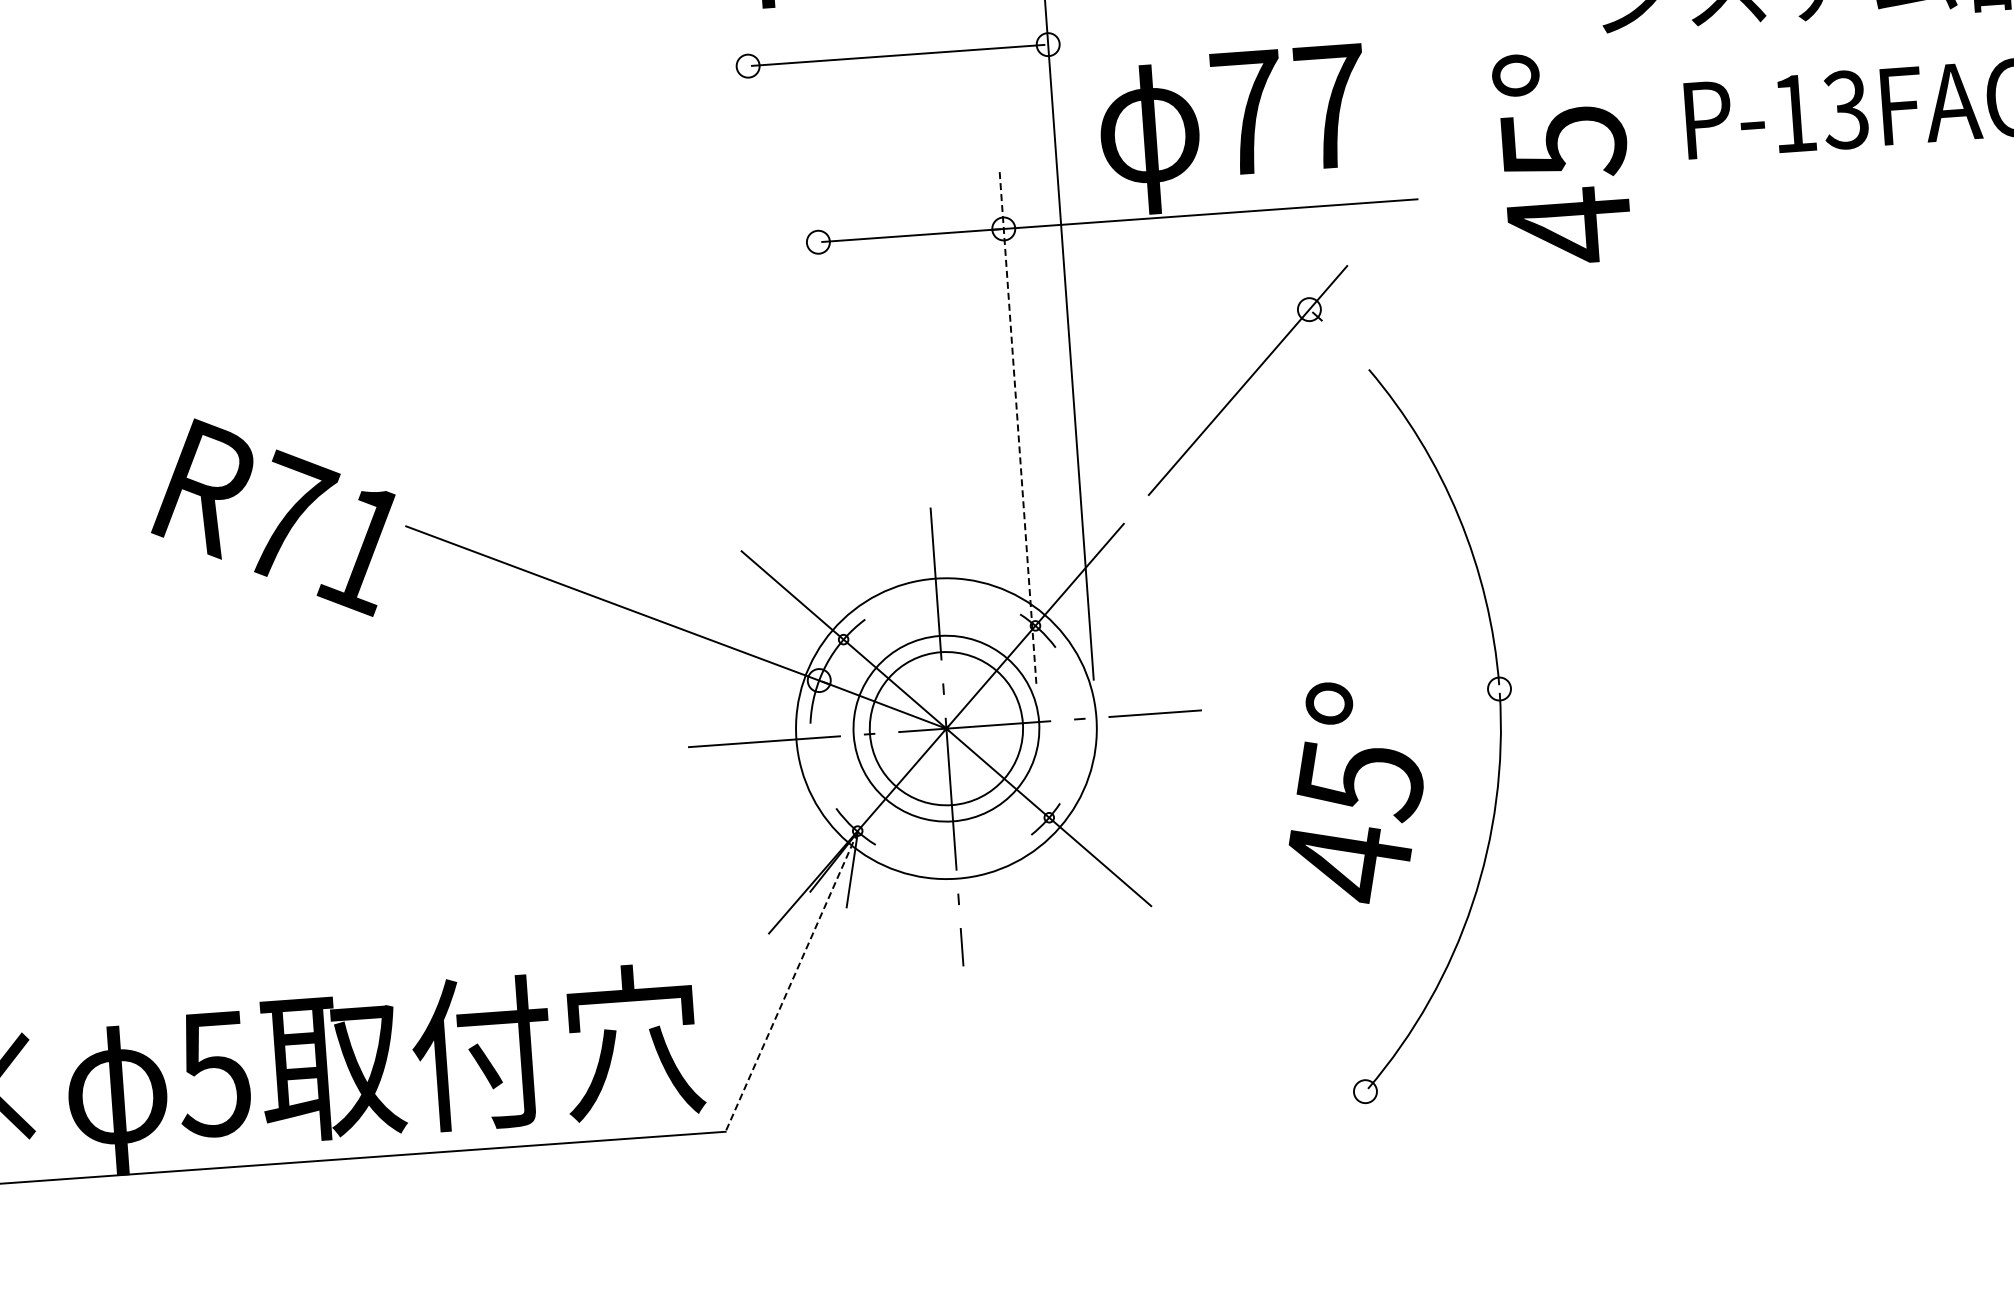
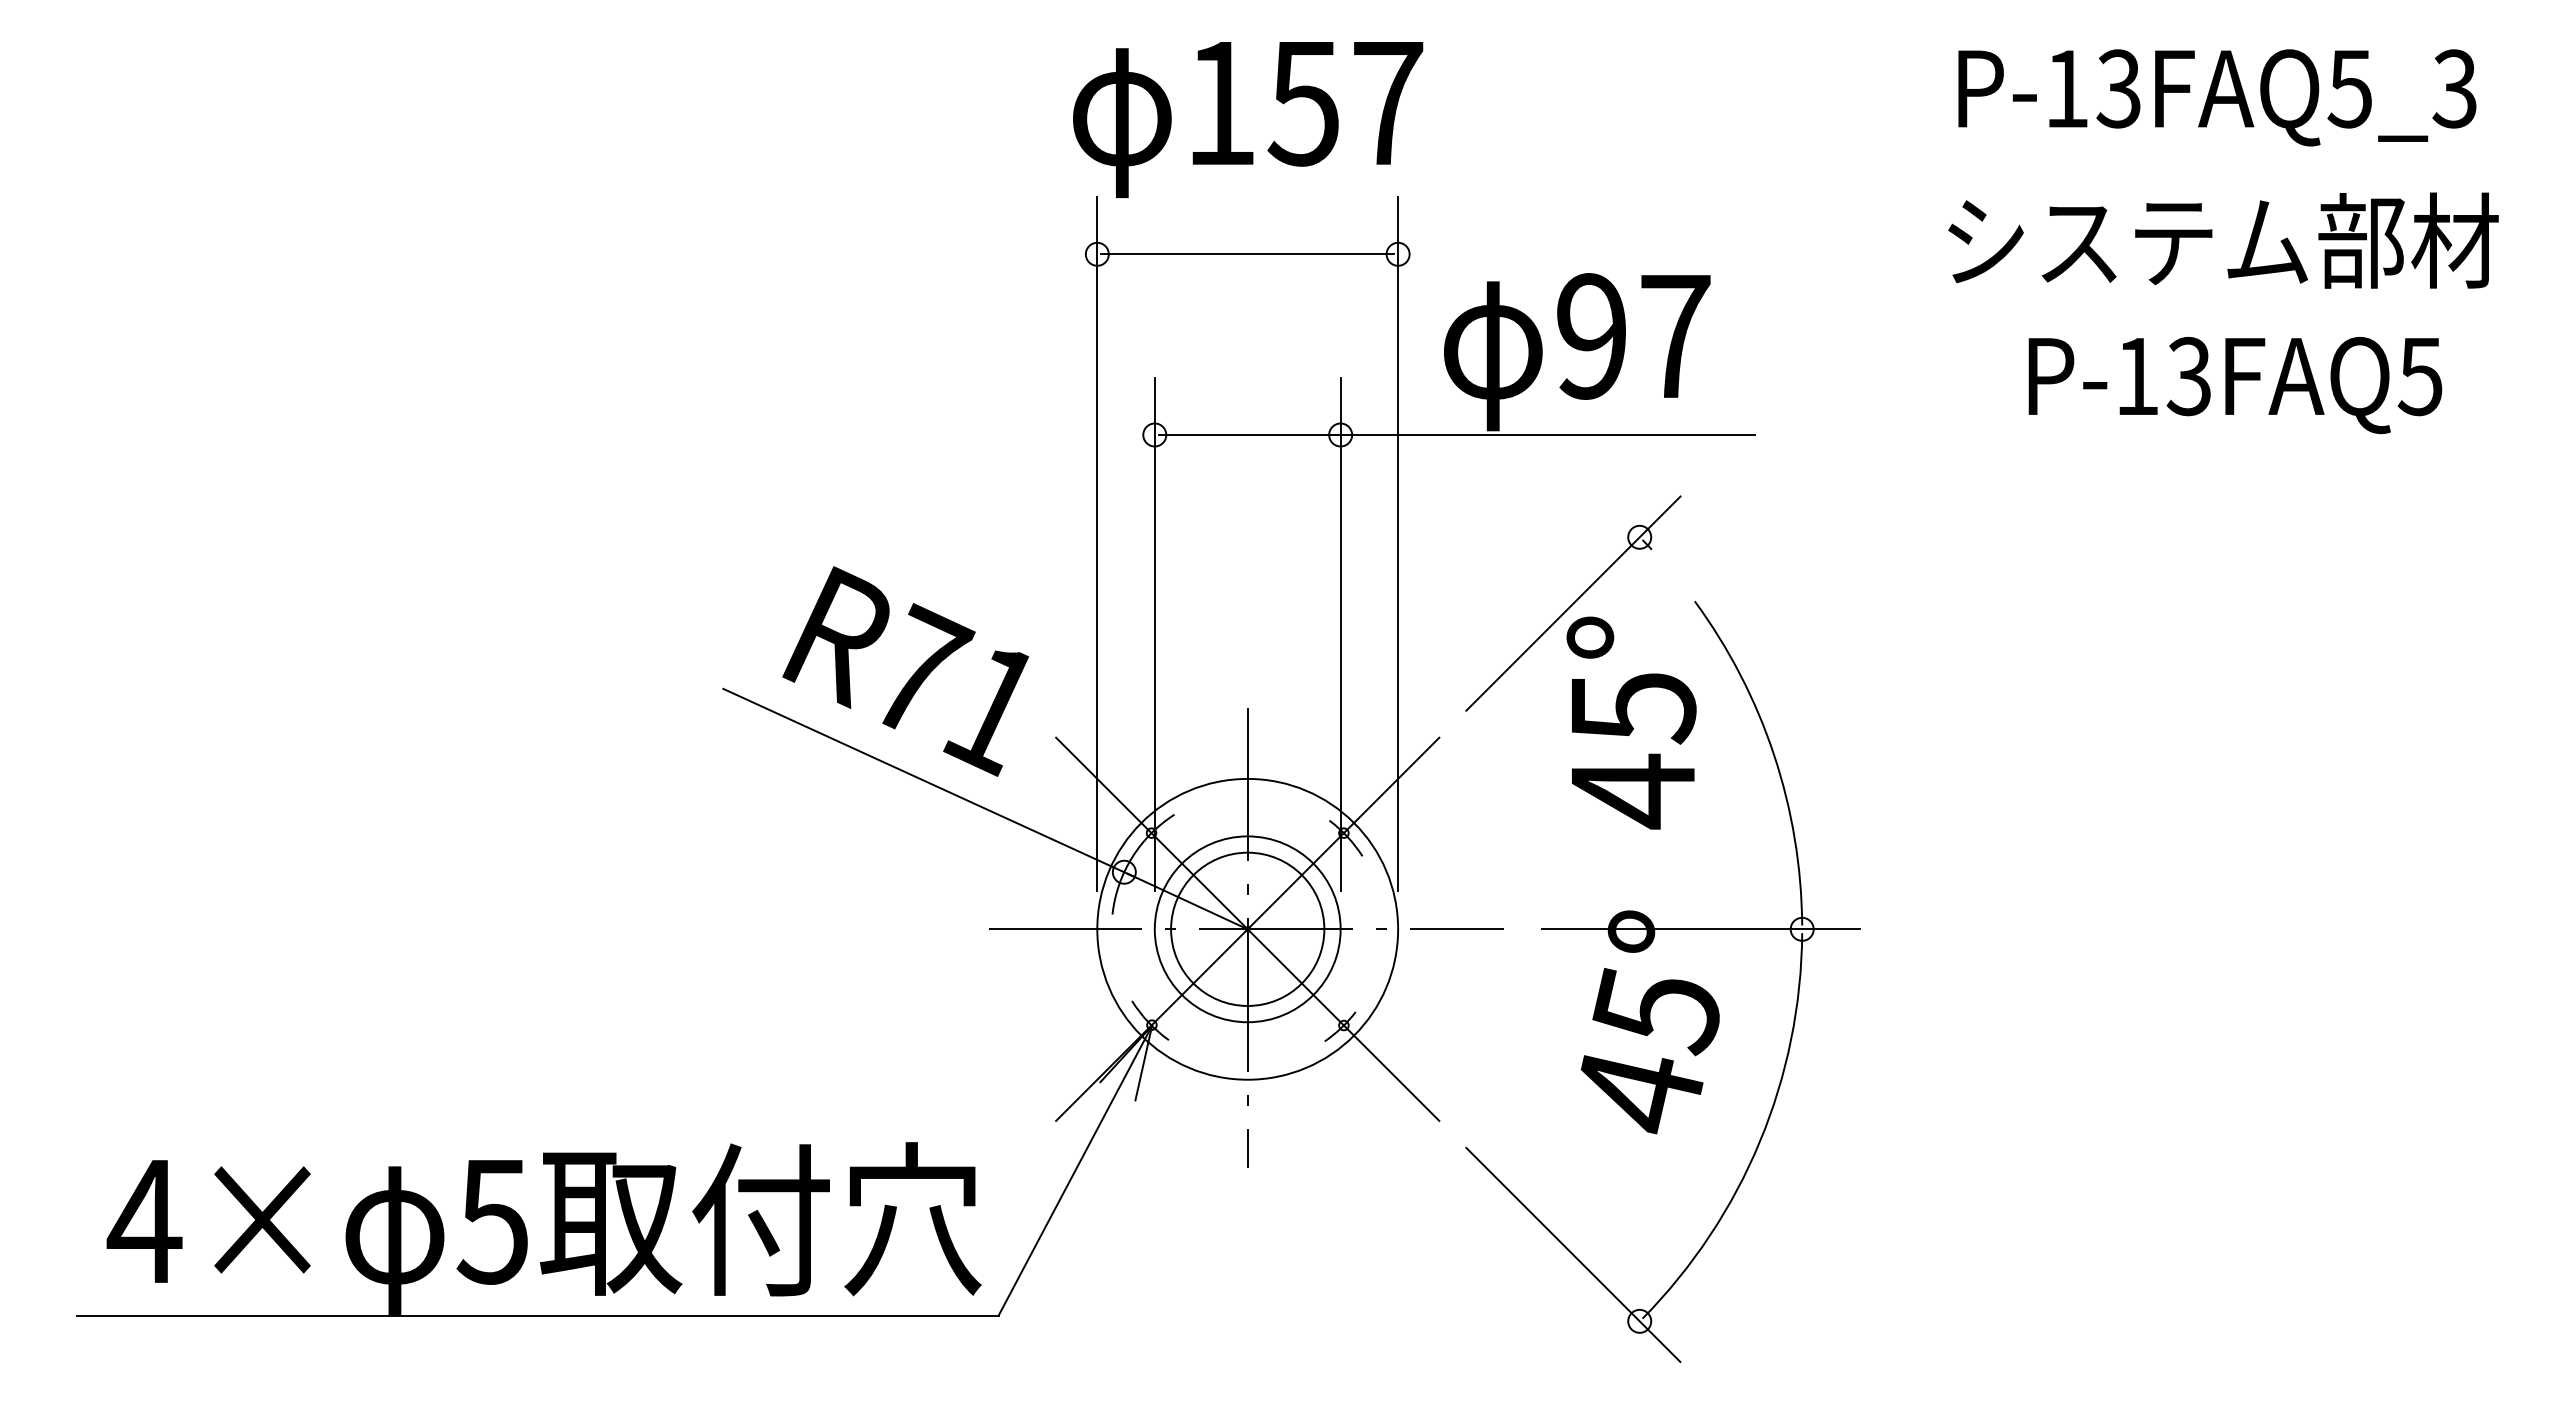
text: (1246, 112) -> (1591, 336), 77 -> 97
text: (1562, 157) -> (1631, 722), moved
line: (769, 354) -> (1097, 543), added
line: (1017, 427) -> (1340, 634), dashed -> solid
line: (832, 441) -> (1154, 634), added
text: (273, 518) -> (905, 671), moved
line: (1398, 696) -> (1700, 929), added
line: (791, 981) -> (1075, 1170), dashed -> solid
line: (1294, 1029) -> (1573, 1254), added

